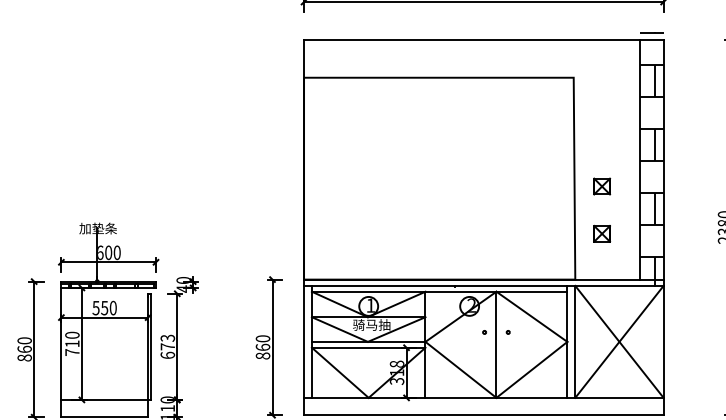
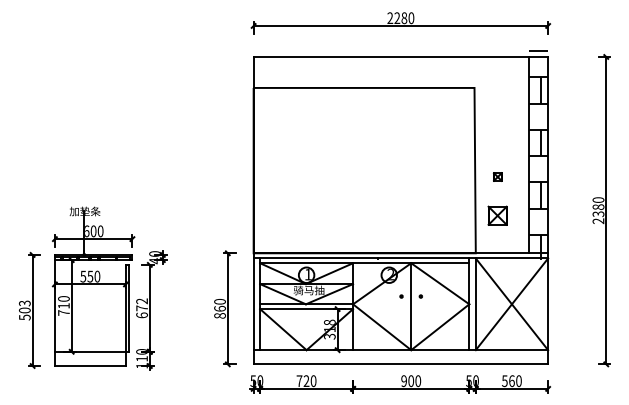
part: (601, 185) -> (497, 176), size x0.6
part: (601, 233) -> (497, 215), size x1.4
text: (168, 338) -> (142, 301), 673 -> 672
text: (24, 349) -> (24, 310), 860 -> 503

